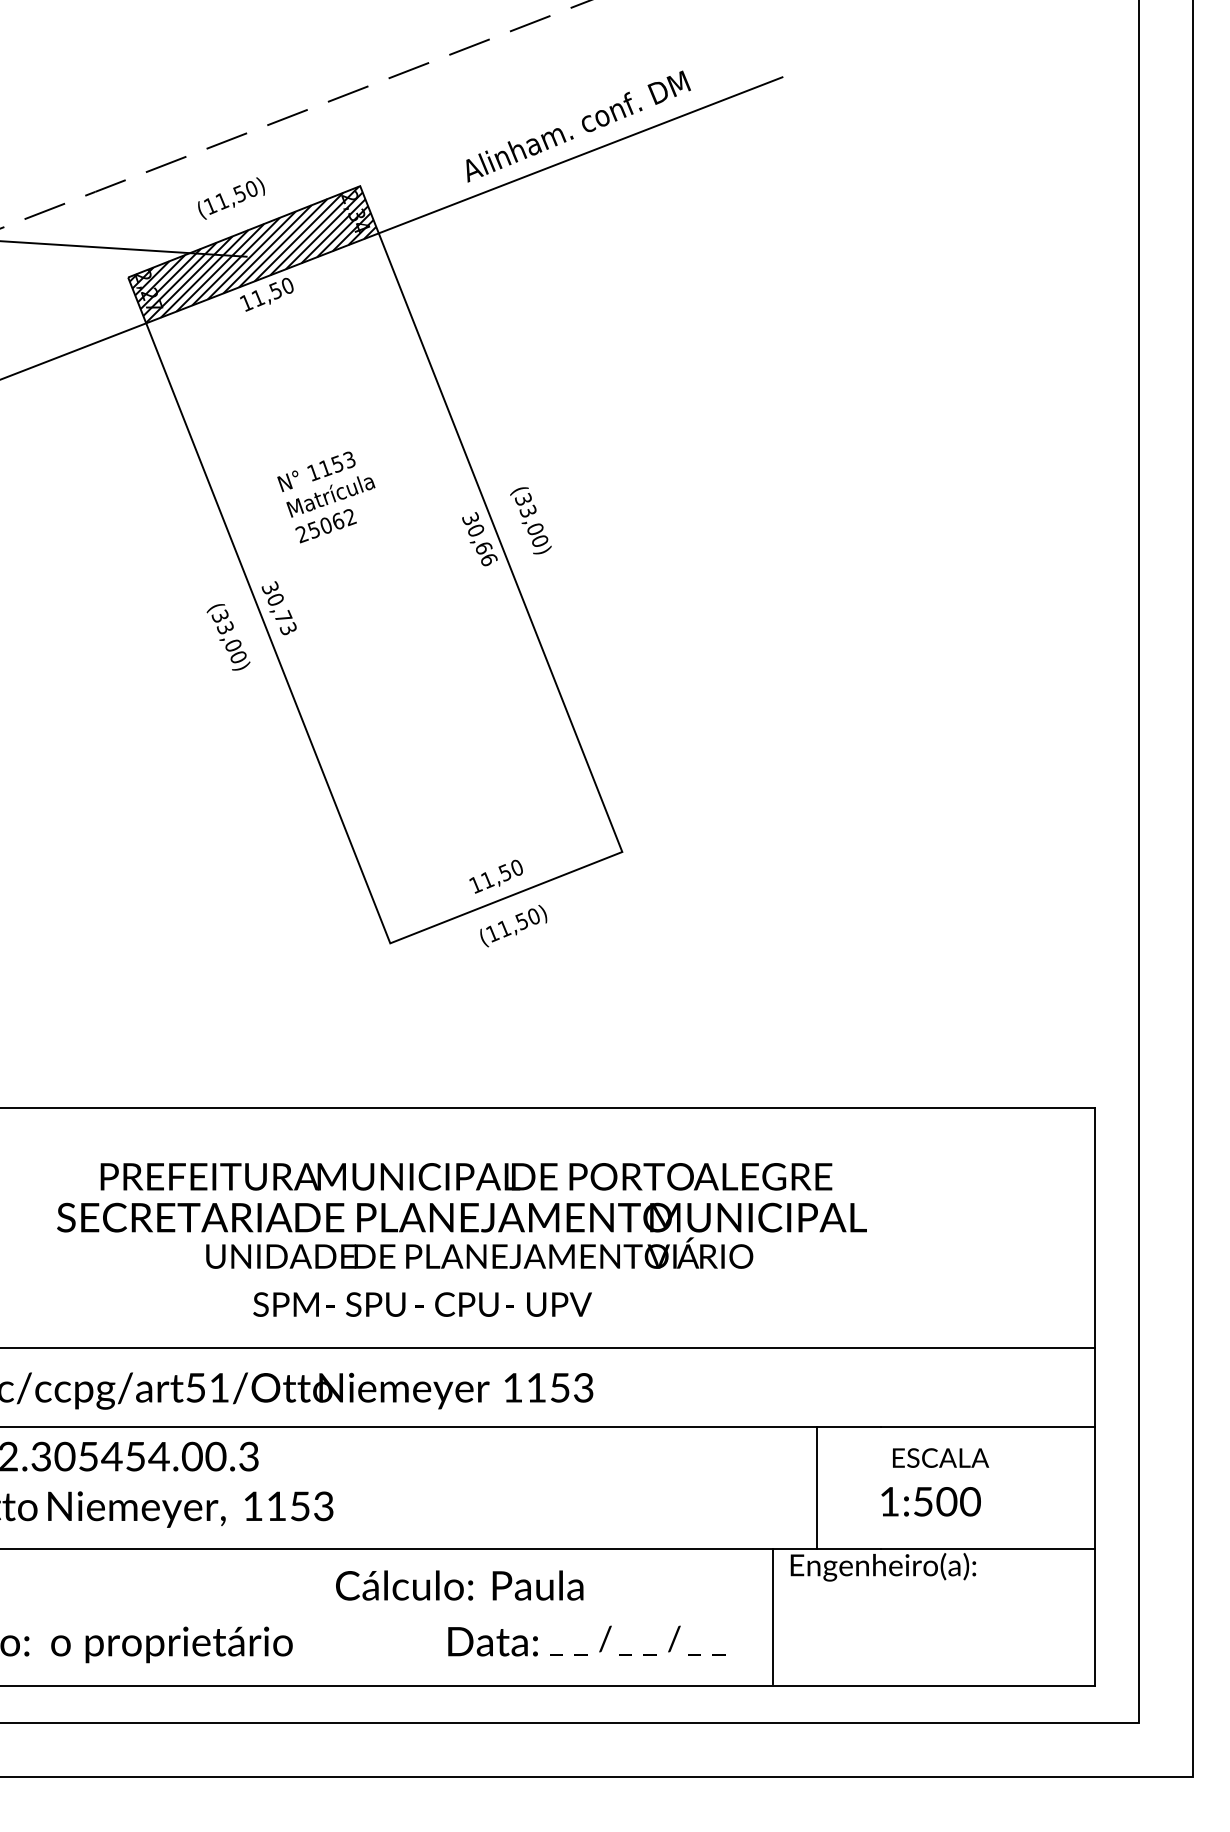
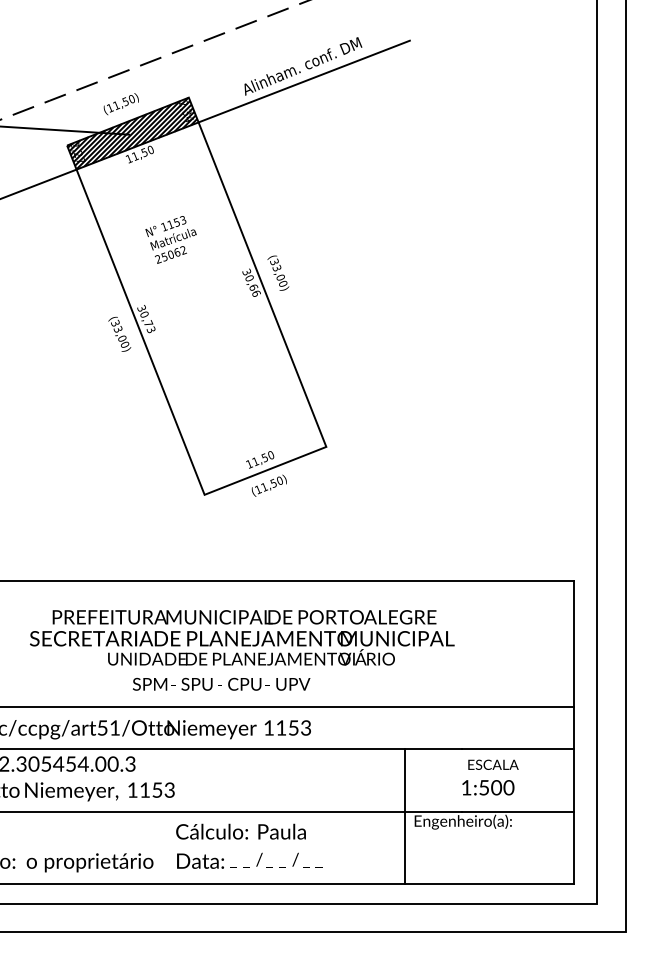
text: (325, 496) -> (170, 239), moved
line: (817, 1487) -> (405, 780), moved
text: (586, 1640) -> (249, 860), moved

